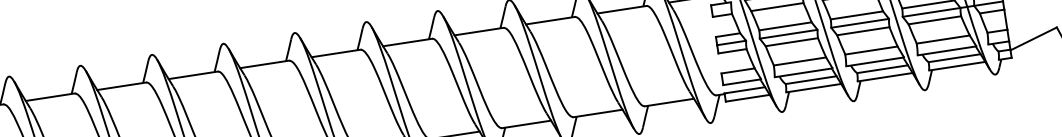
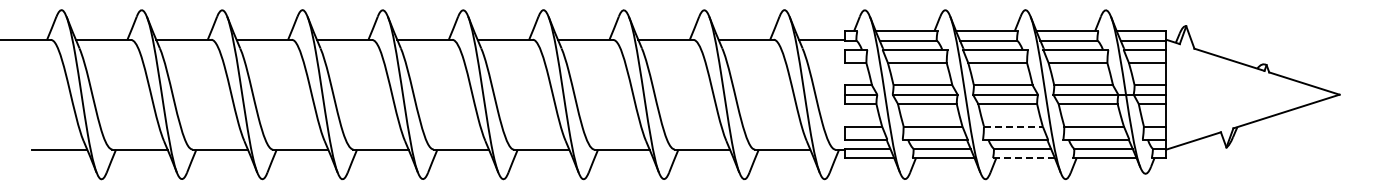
line: (871, 50) -> (1013, 126), solid -> dashed
line: (885, 77) -> (1024, 158), solid -> dashed

